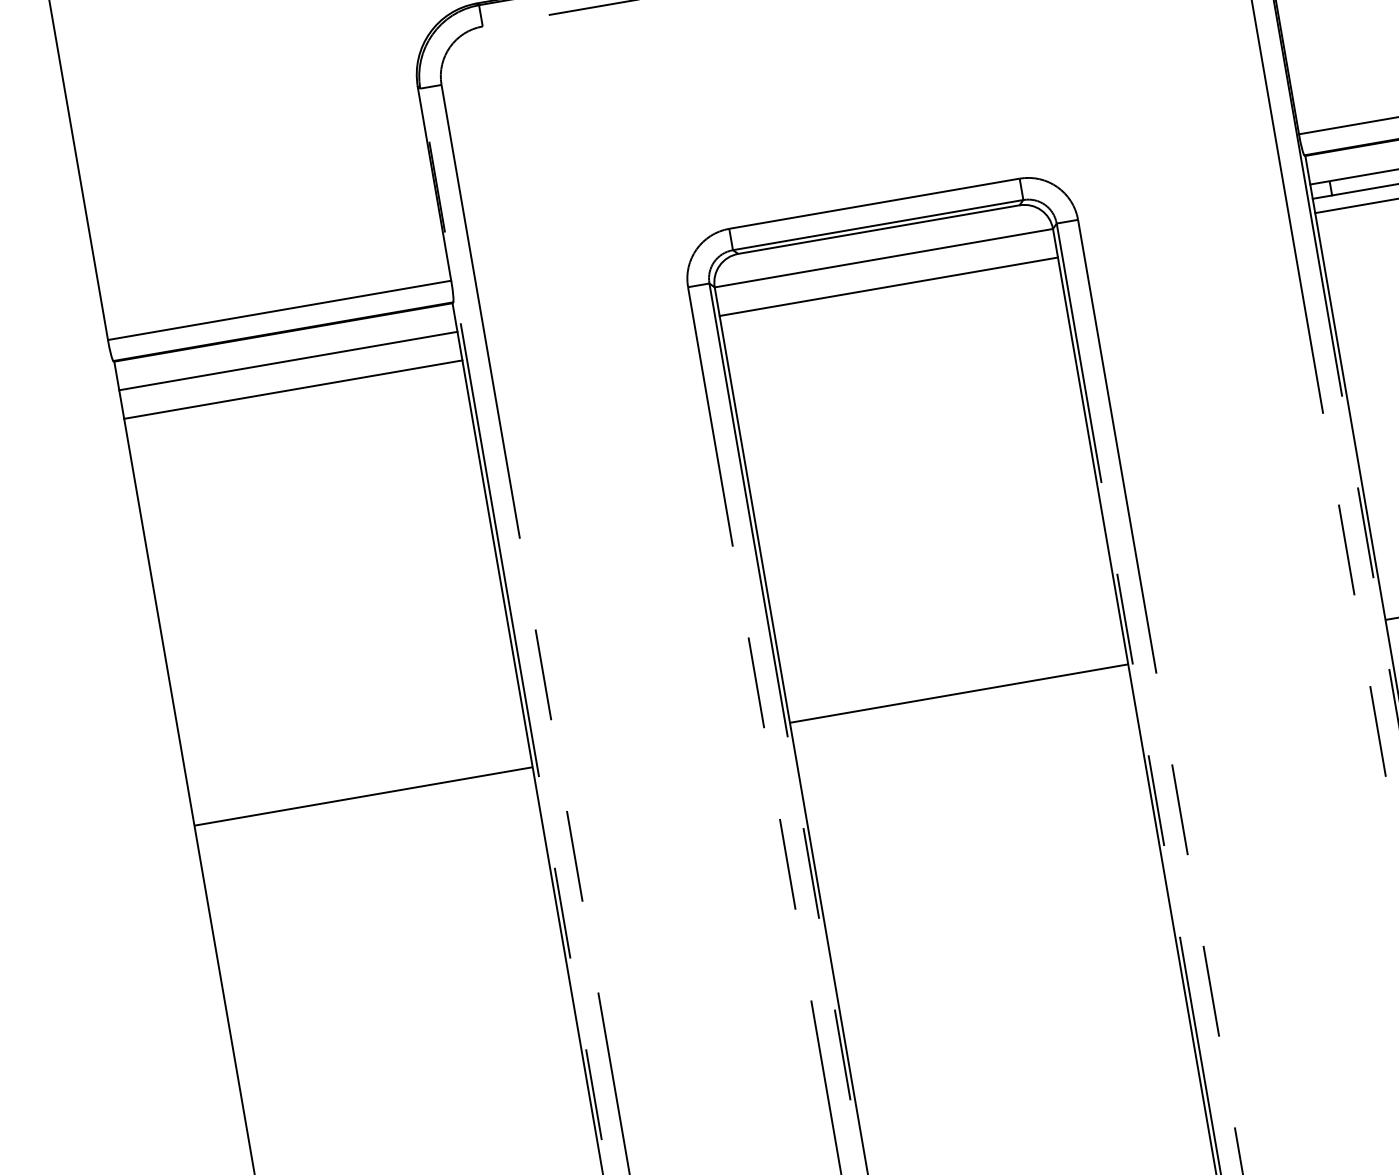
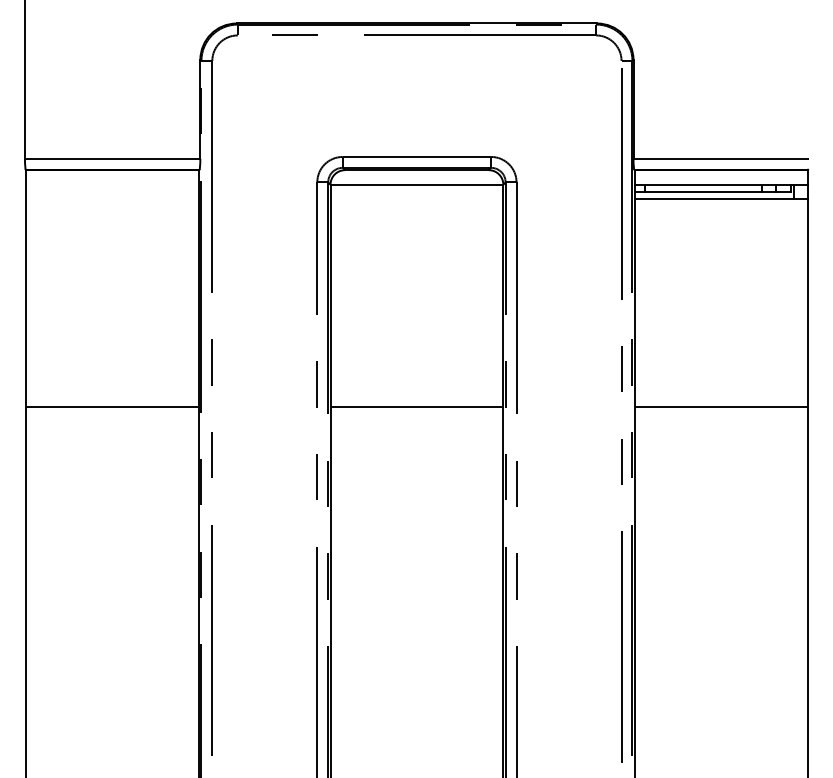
line: (888, 287) -> (416, 199), removed
line: (287, 360) -> (112, 184), removed
line: (293, 389) -> (112, 199), removed

